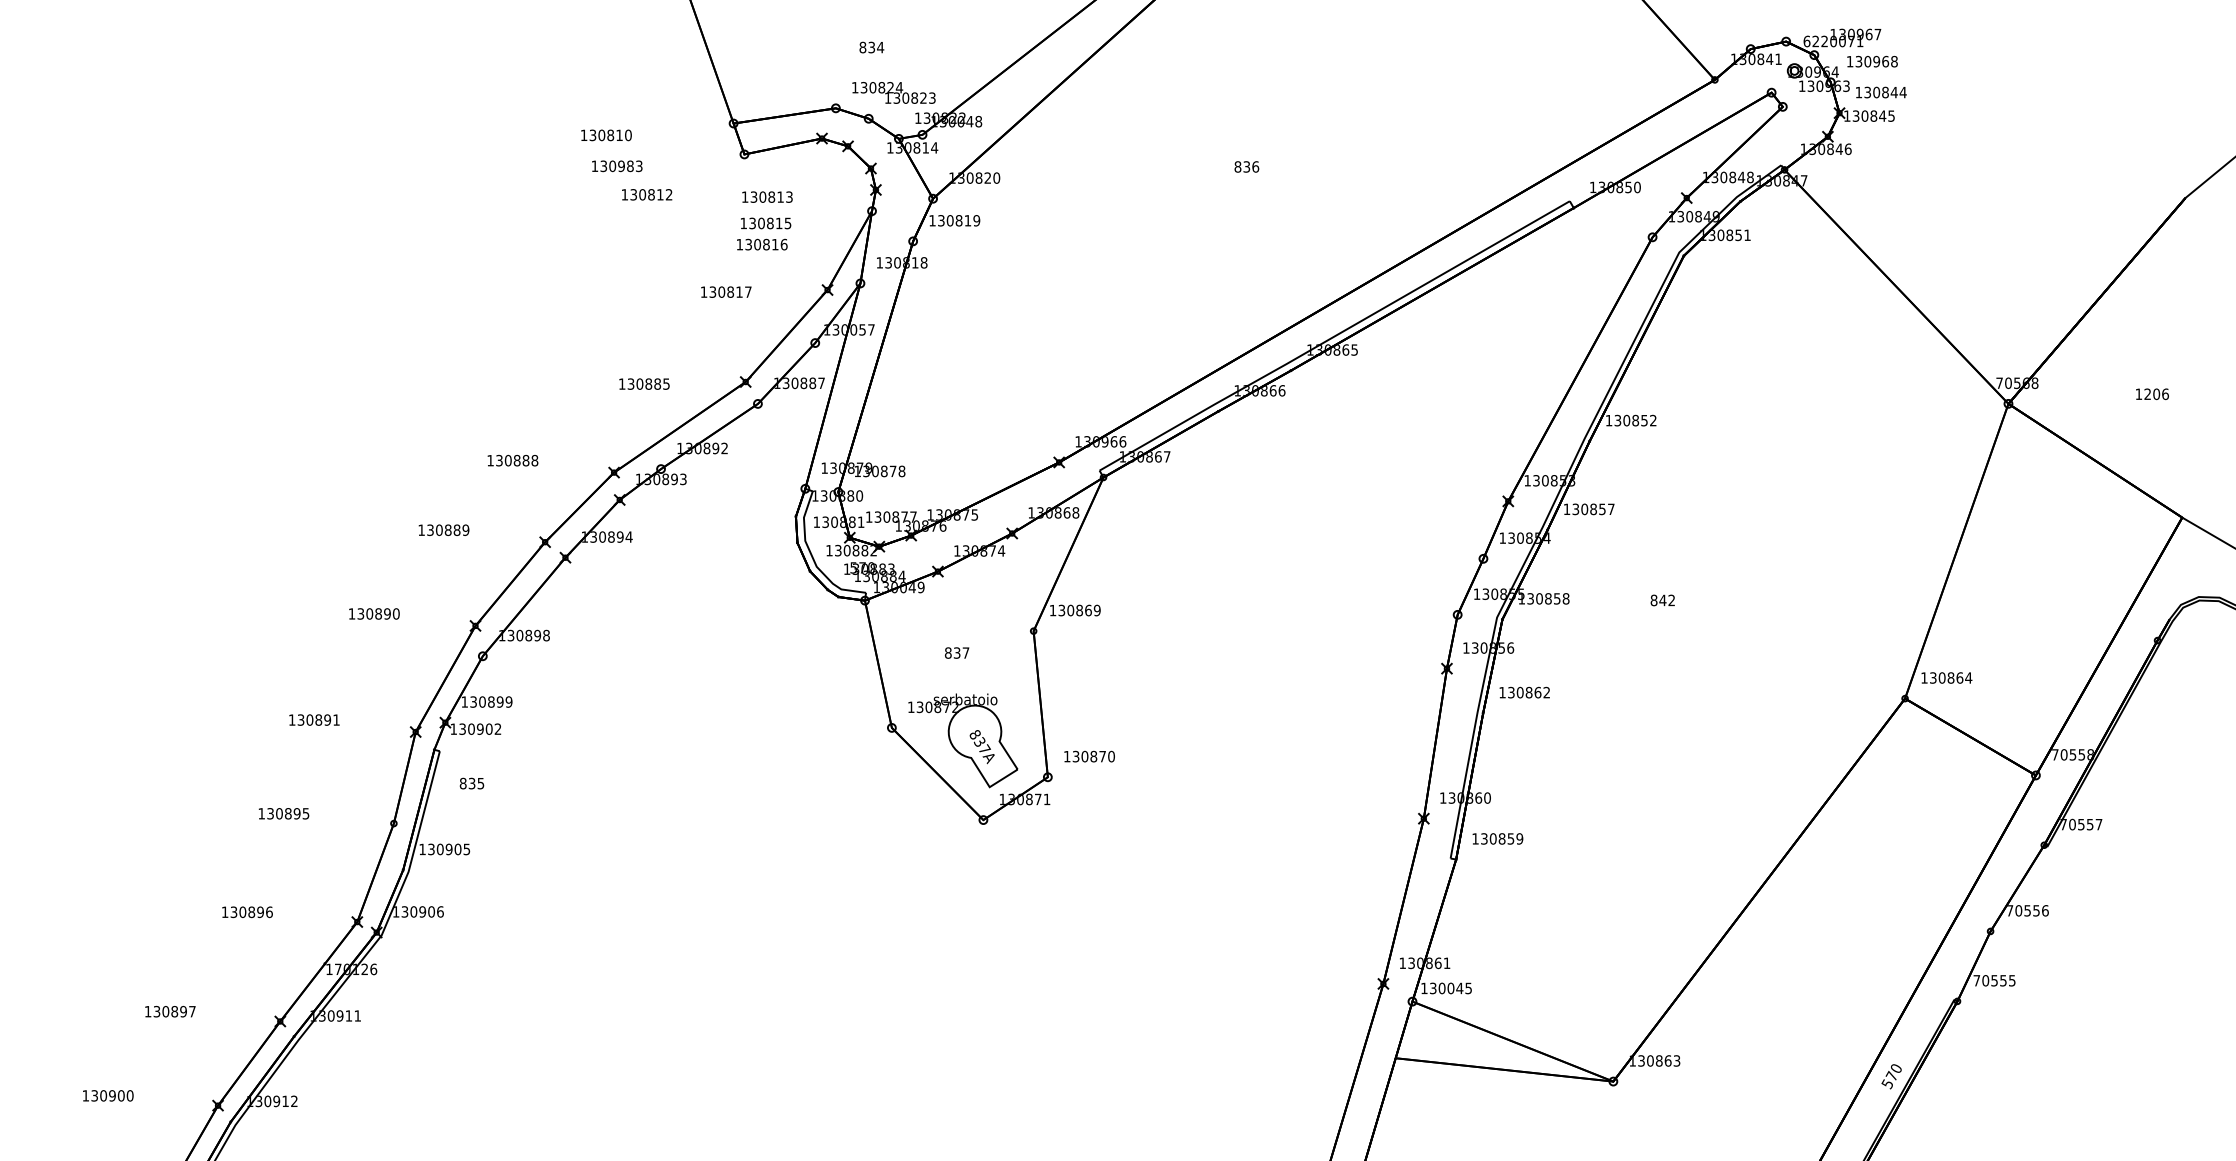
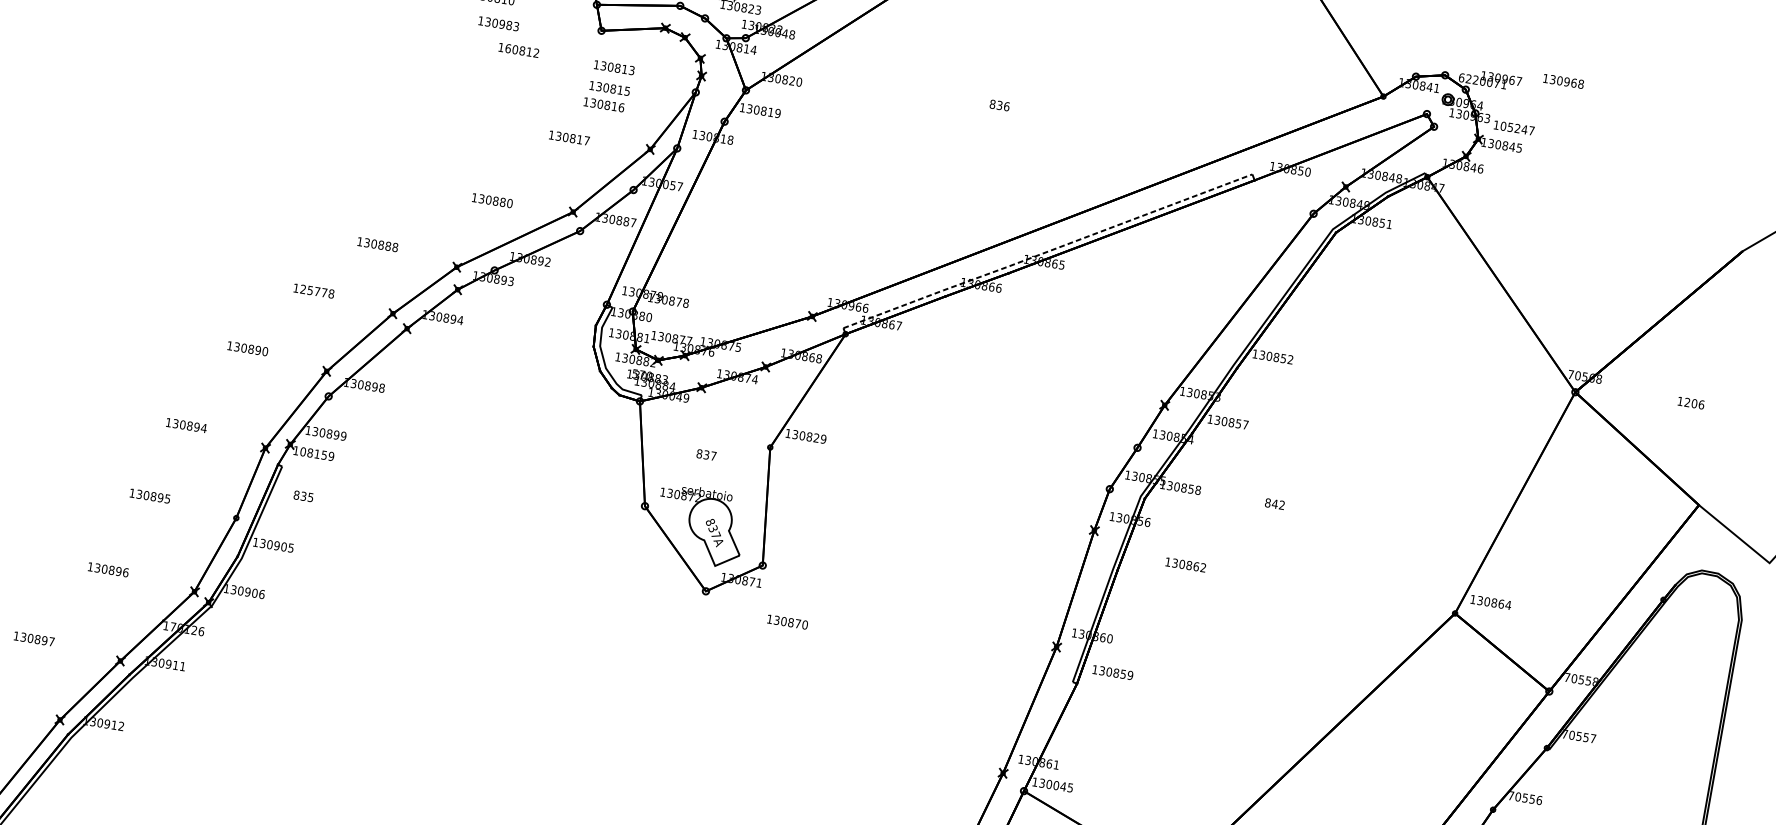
text: (1872, 61) -> (1563, 81), moved
text: (1885, 92) -> (1517, 128), 130844 -> 105247
text: (633, 194) -> (508, 48), 130812 -> 160812
line: (1333, 336) -> (1046, 251), solid -> dashed
text: (666, 383) -> (510, 203), 130885 -> 130880
text: (448, 530) -> (317, 291), 130889 -> 125778
text: (1088, 610) -> (816, 438), 130869 -> 130829
text: (1524, 692) -> (1185, 564), moved
text: (336, 719) -> (204, 427), 130891 -> 130894
text: (480, 728) -> (317, 453), 130902 -> 108159
text: (1089, 756) -> (787, 622), moved

